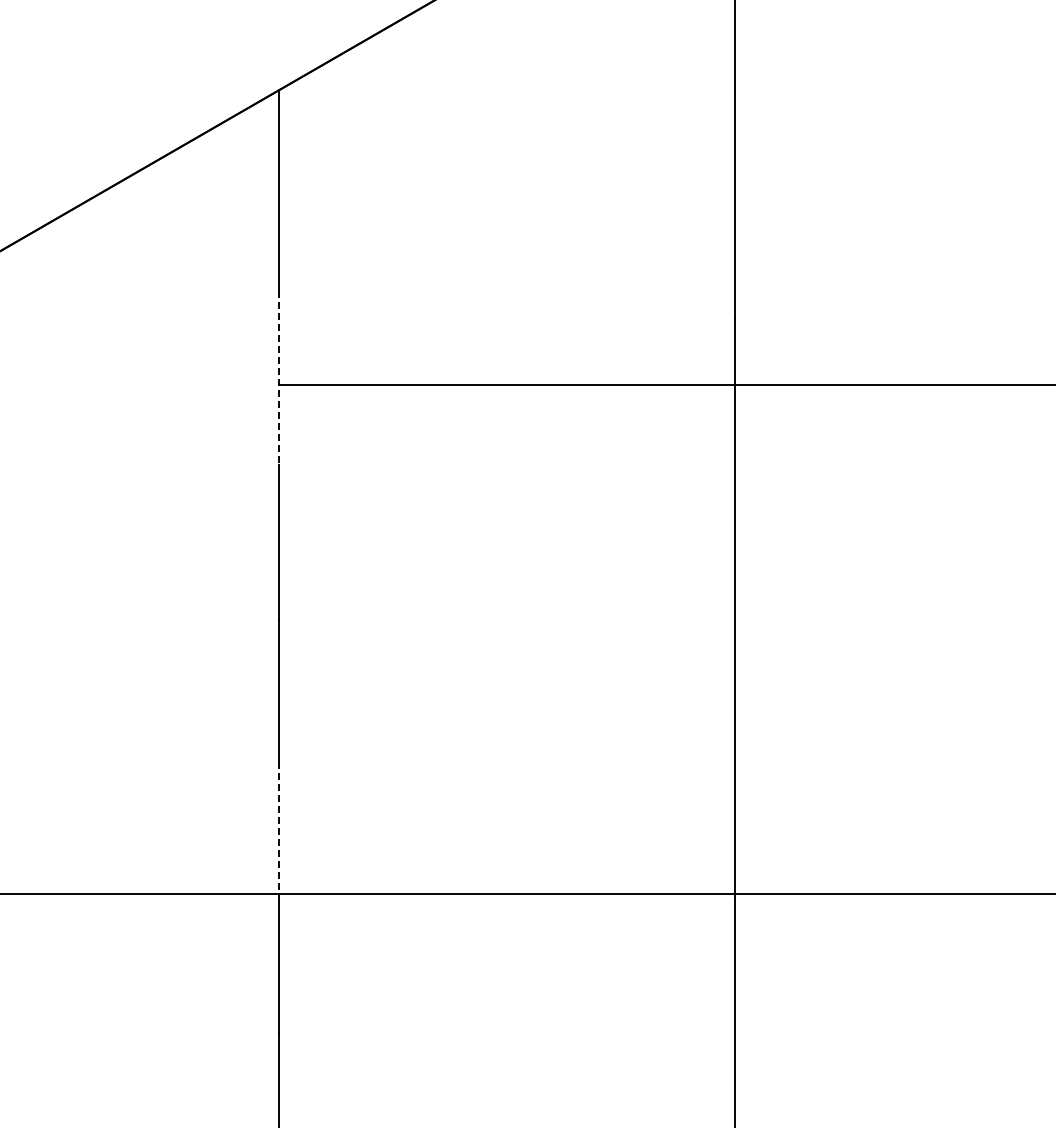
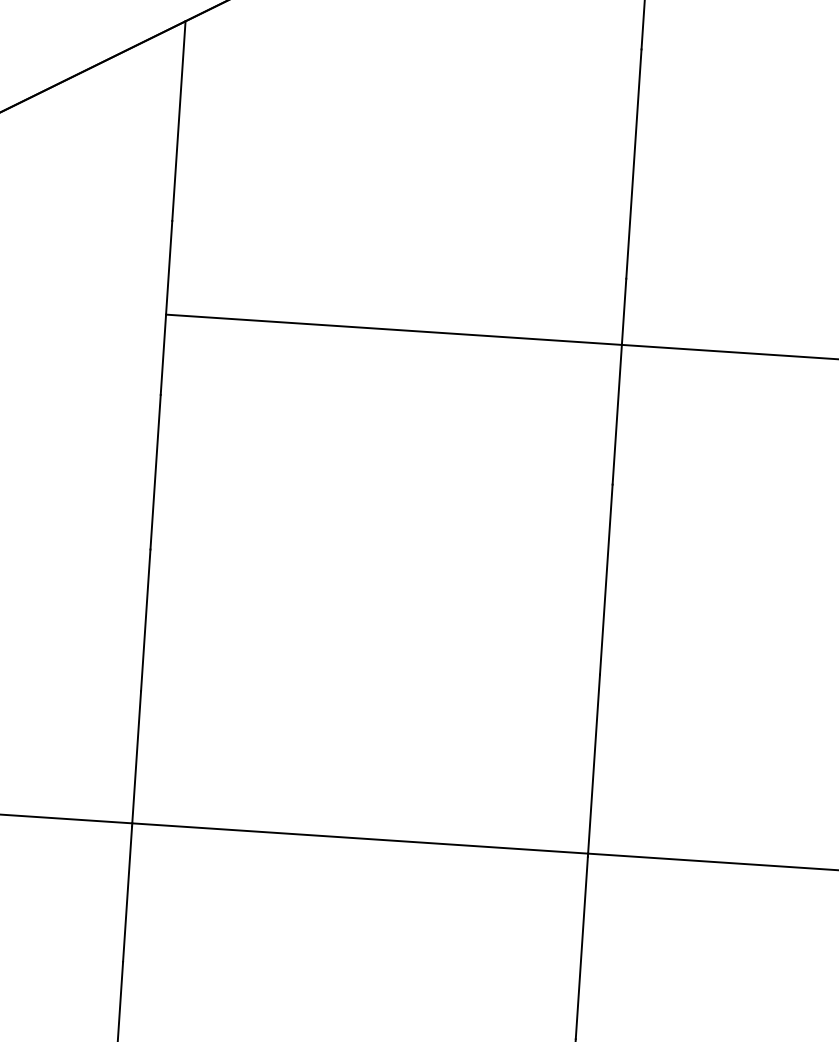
line: (278, 378) -> (166, 308), dashed -> solid
line: (278, 829) -> (136, 758), dashed -> solid

